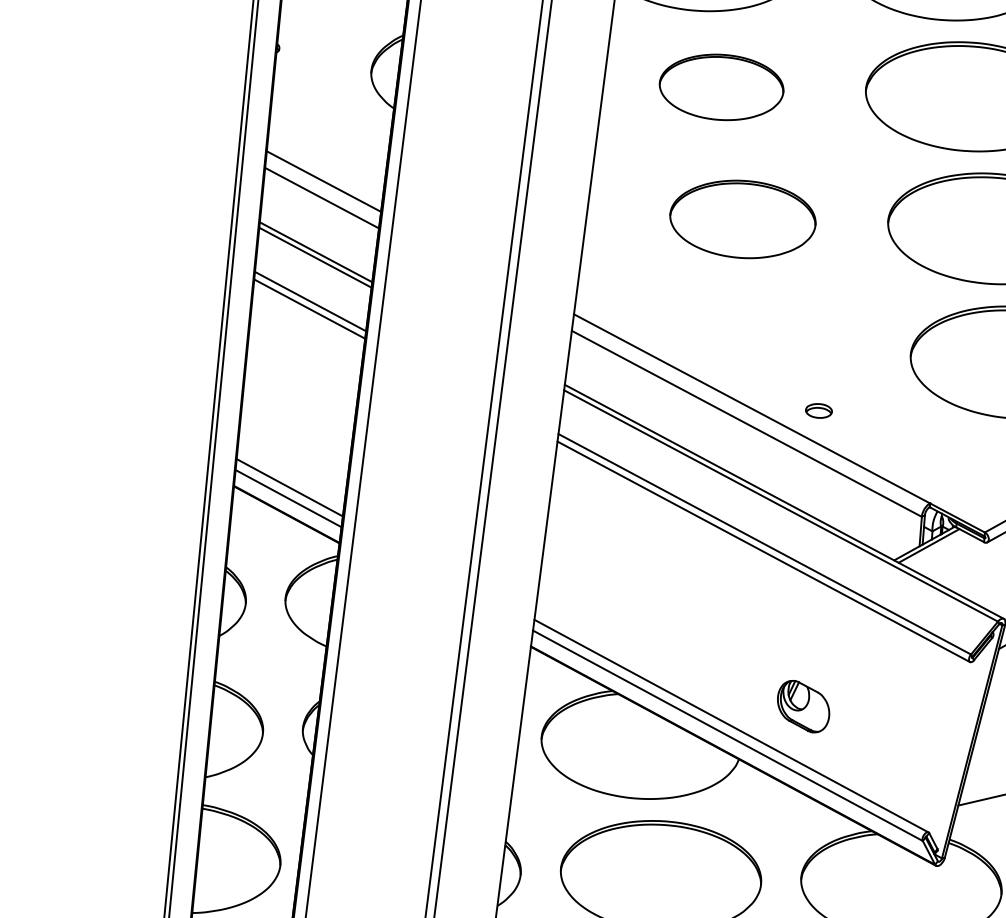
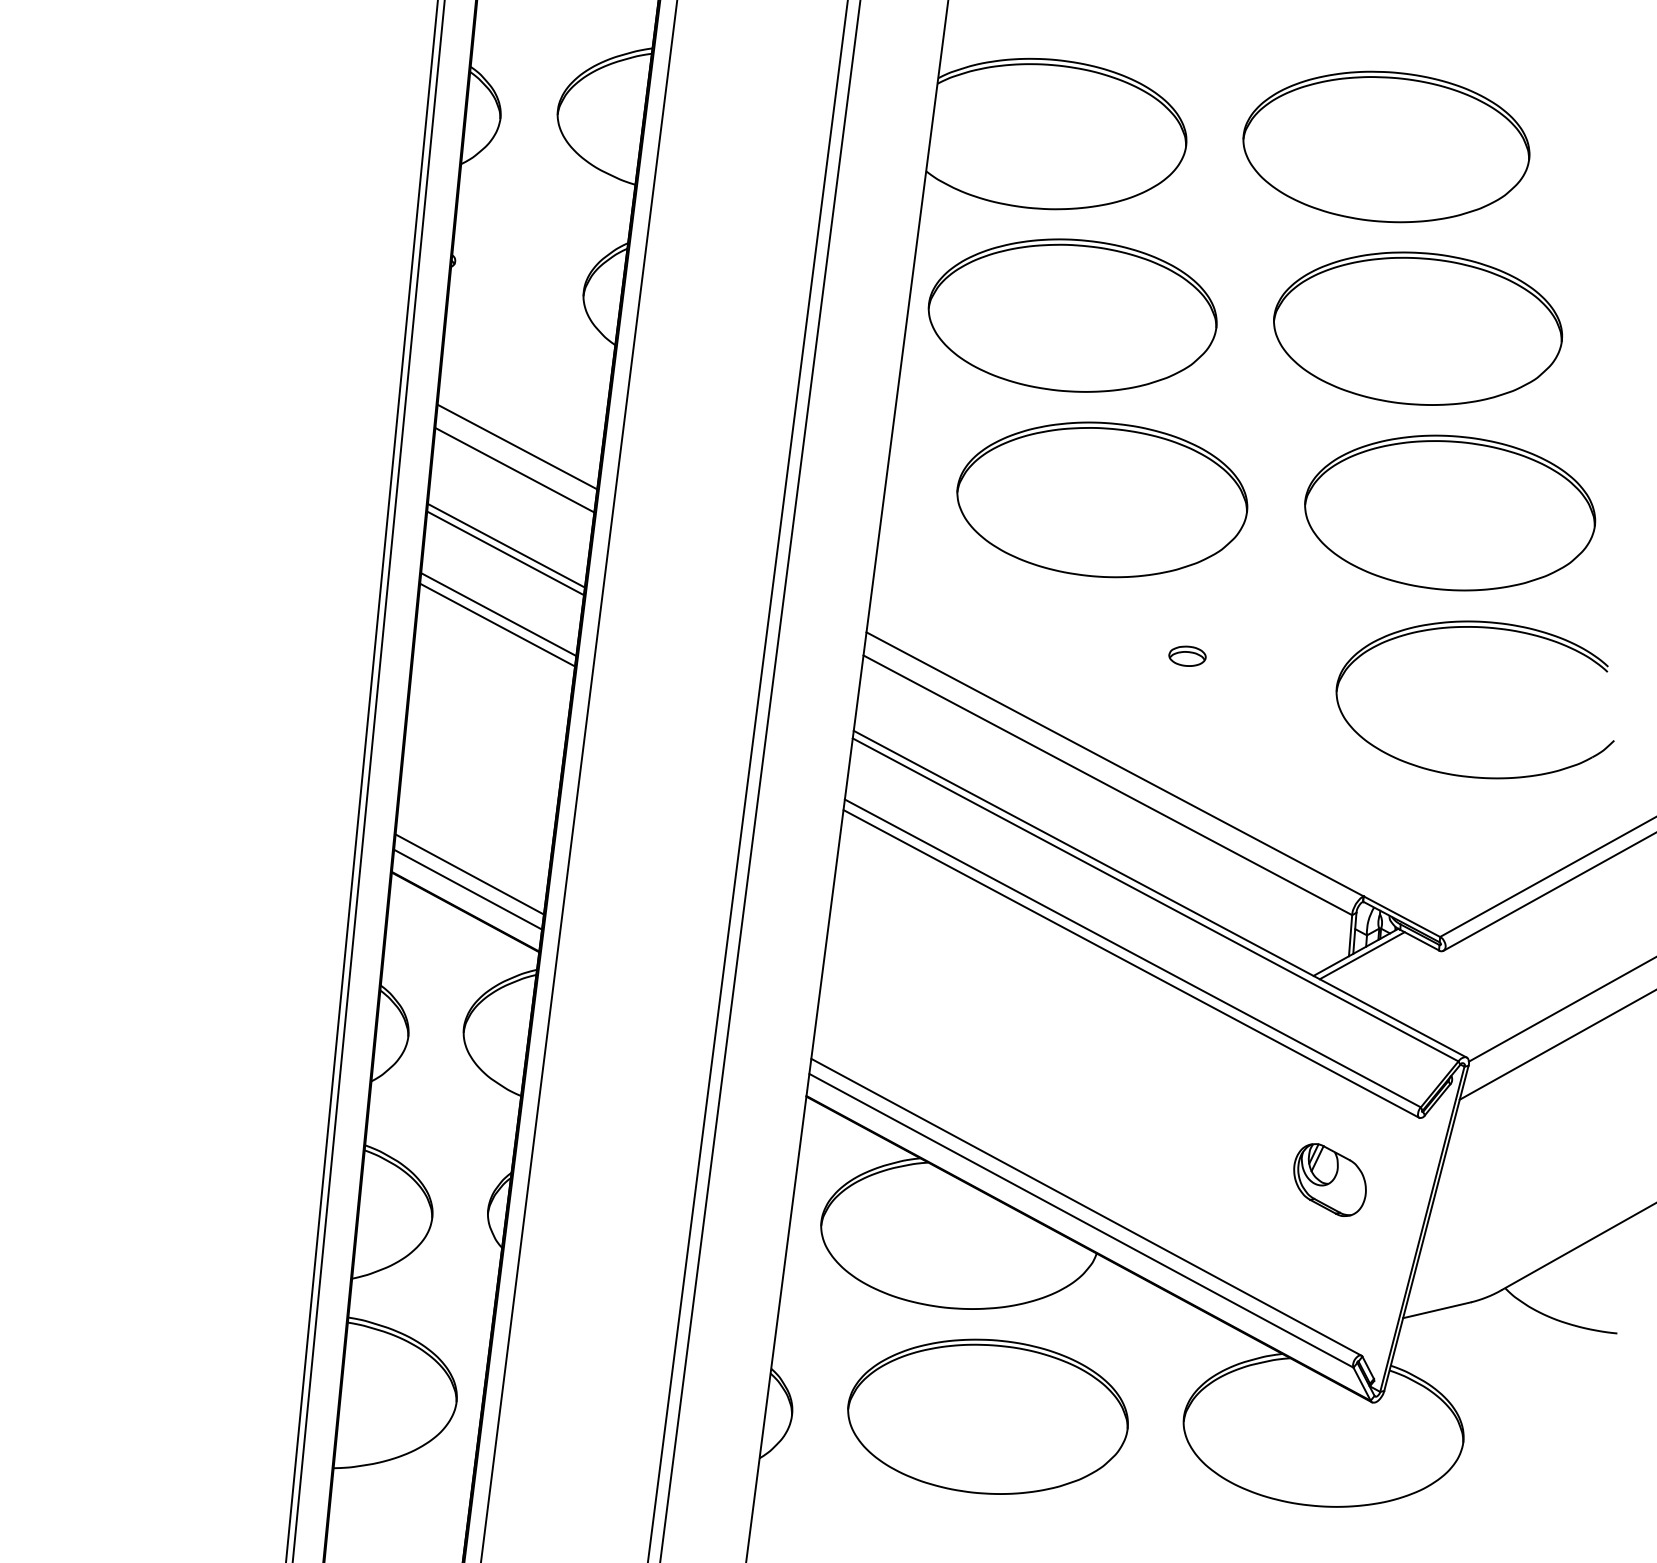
part: (721, 87) -> (1072, 315), size x1.67
part: (743, 219) -> (1102, 499), size x1.43
part: (818, 410) -> (1187, 655), moved
part: (803, 706) -> (1329, 1179), moved

